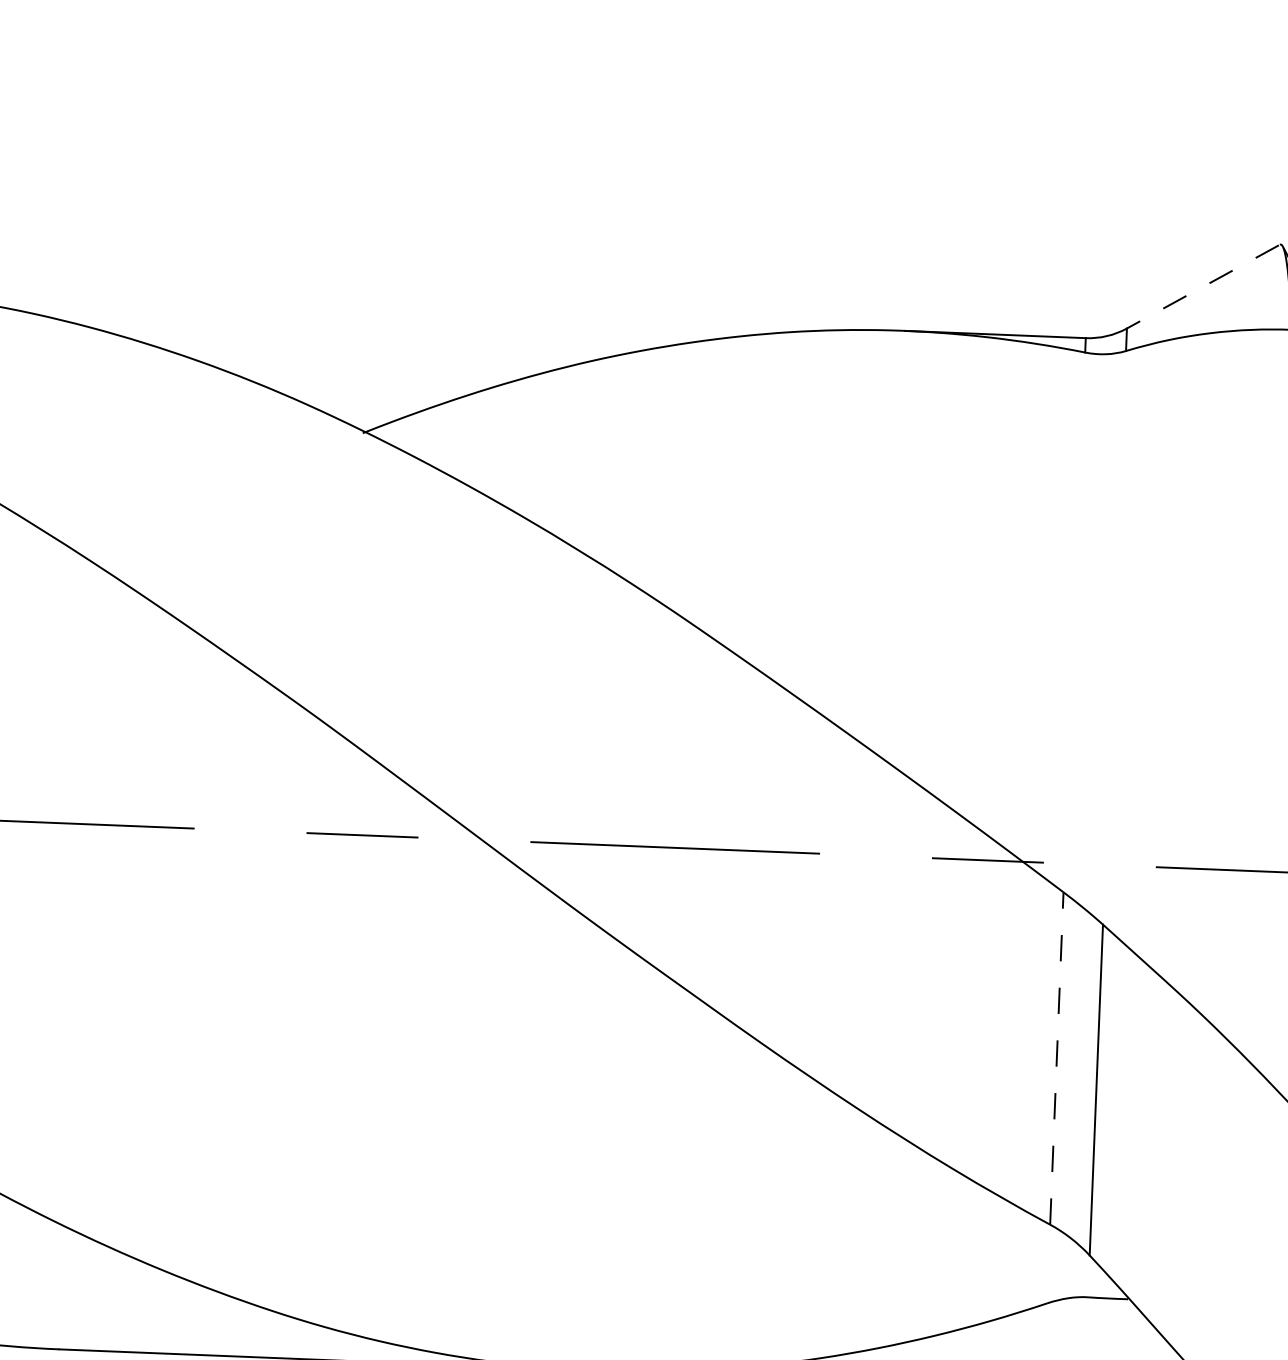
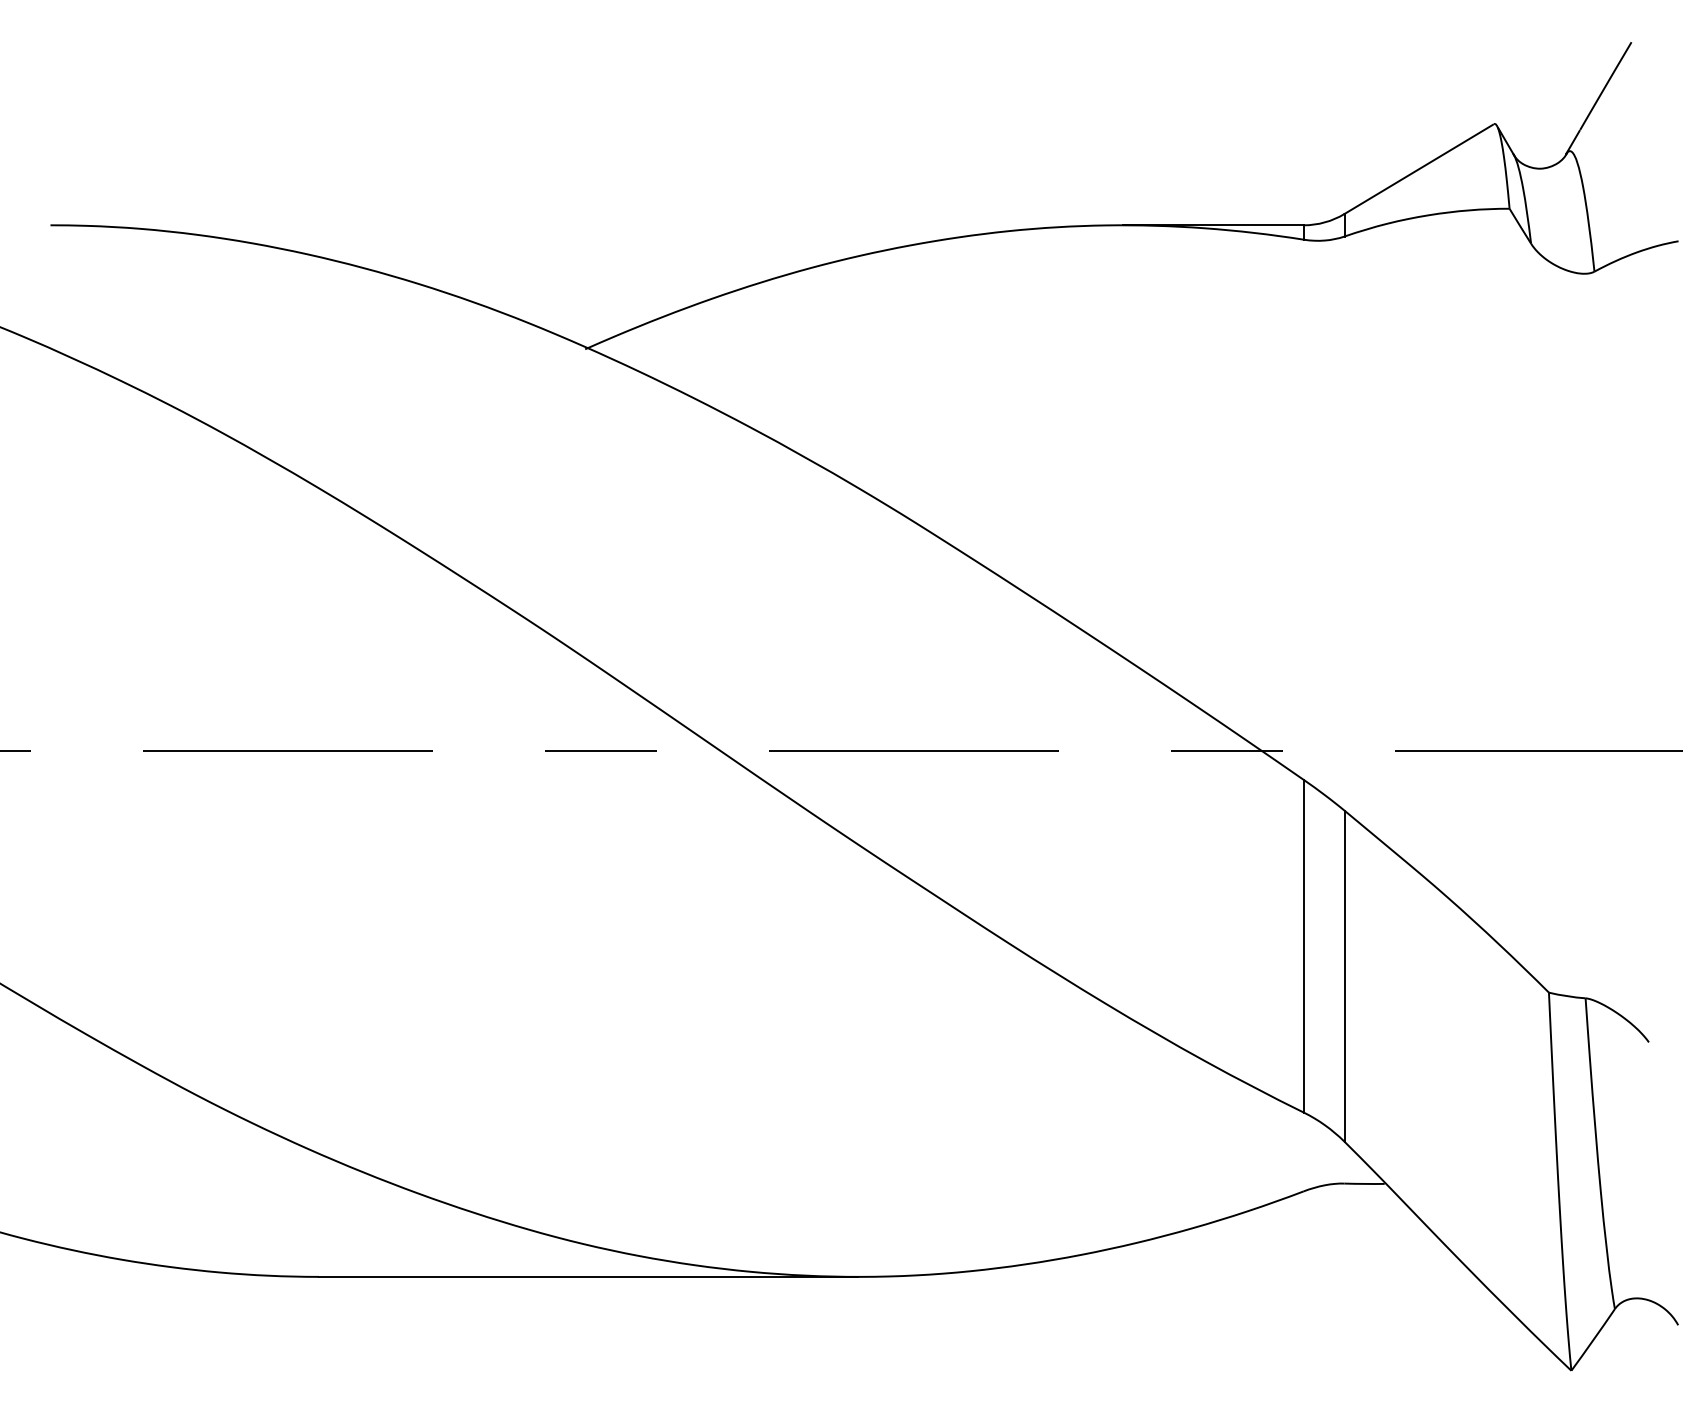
line: (1202, 287) -> (1418, 169), dashed -> solid
line: (1056, 1057) -> (1303, 945), dashed -> solid

